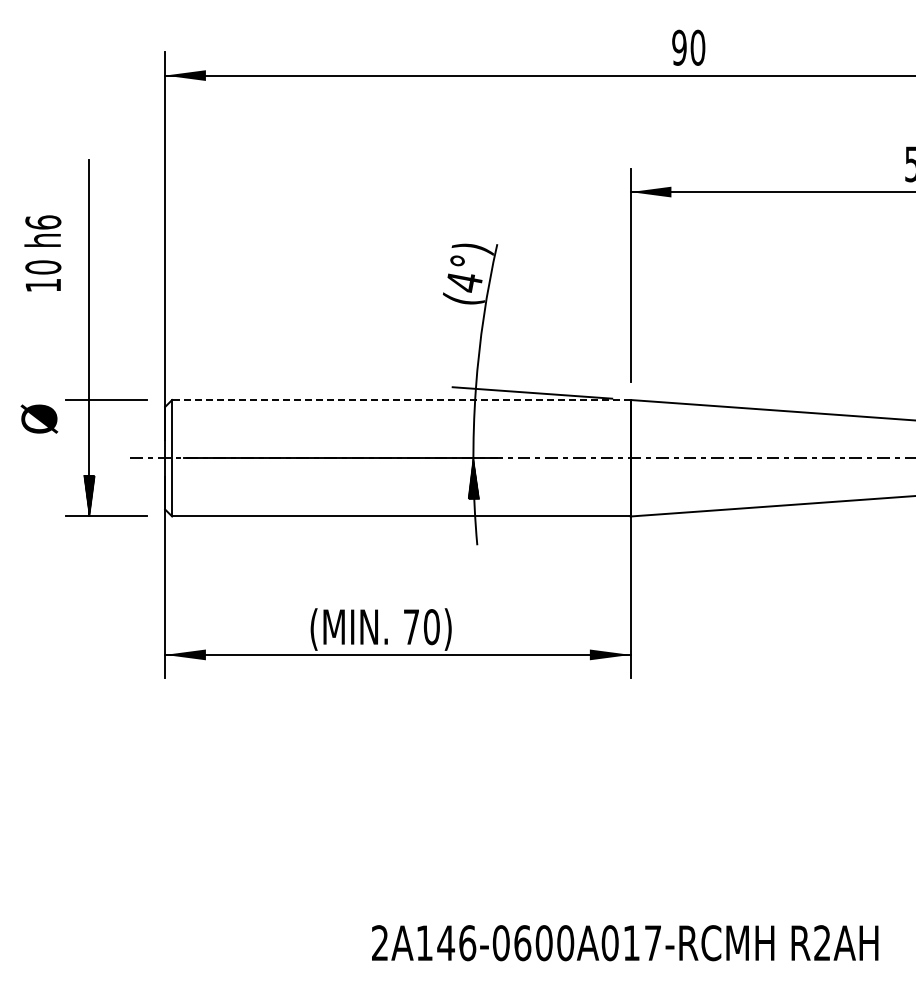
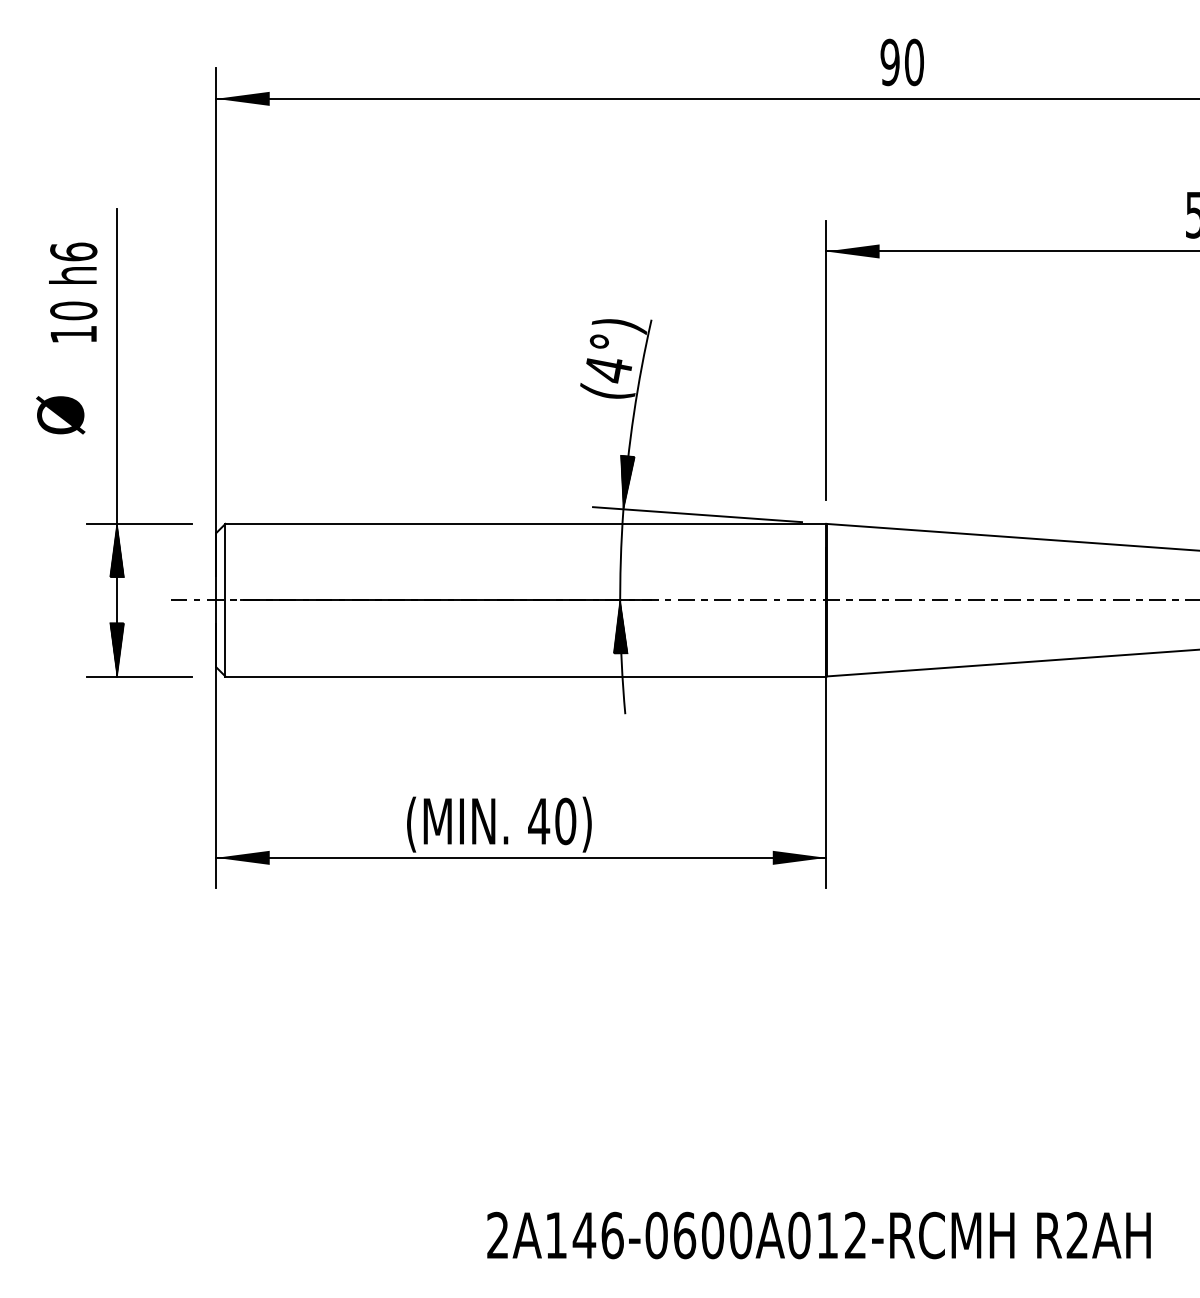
text: (42, 253) -> (72, 292), moved
hatch: (478, 367) -> (626, 481), added
line: (400, 400) -> (524, 524), dashed -> solid
text: (39, 418) -> (60, 414), moved
hatch: (89, 420) -> (117, 550), added
text: (411, 626) -> (539, 820), 70) -> 40)
text: (652, 942) -> (854, 1234), 2A146-0600A017-RCMH -> 2A146-0600A012-RCMH

